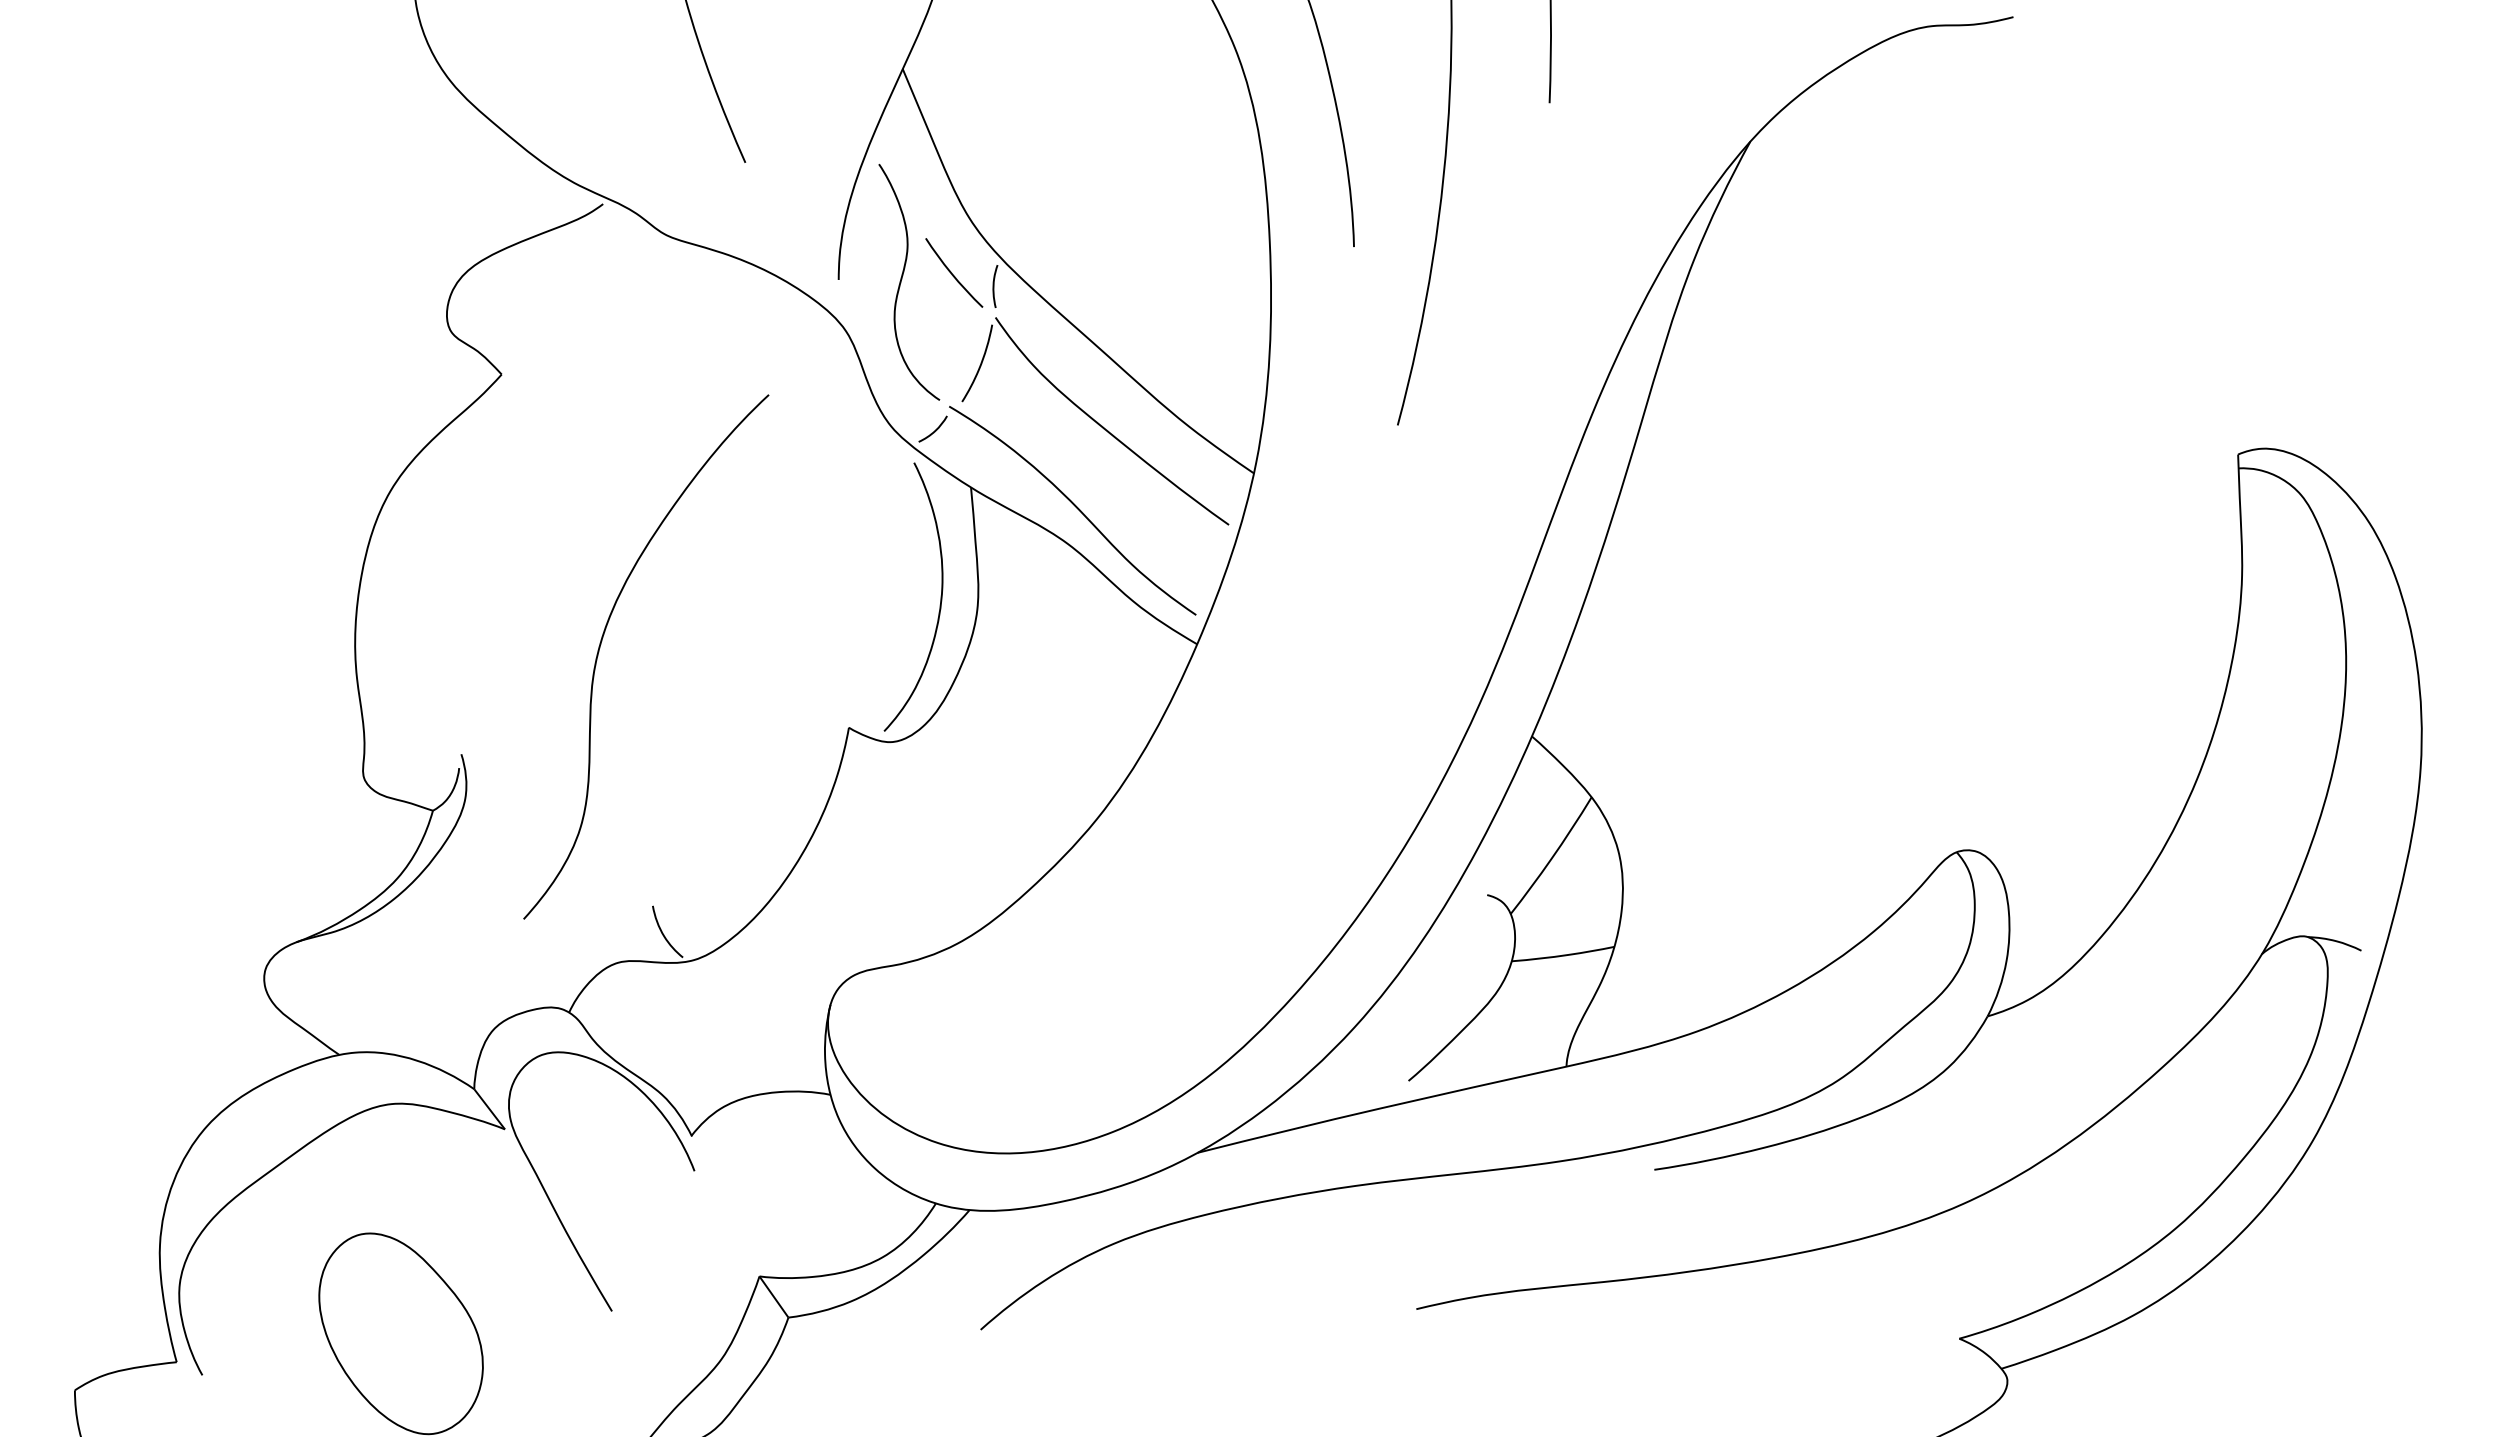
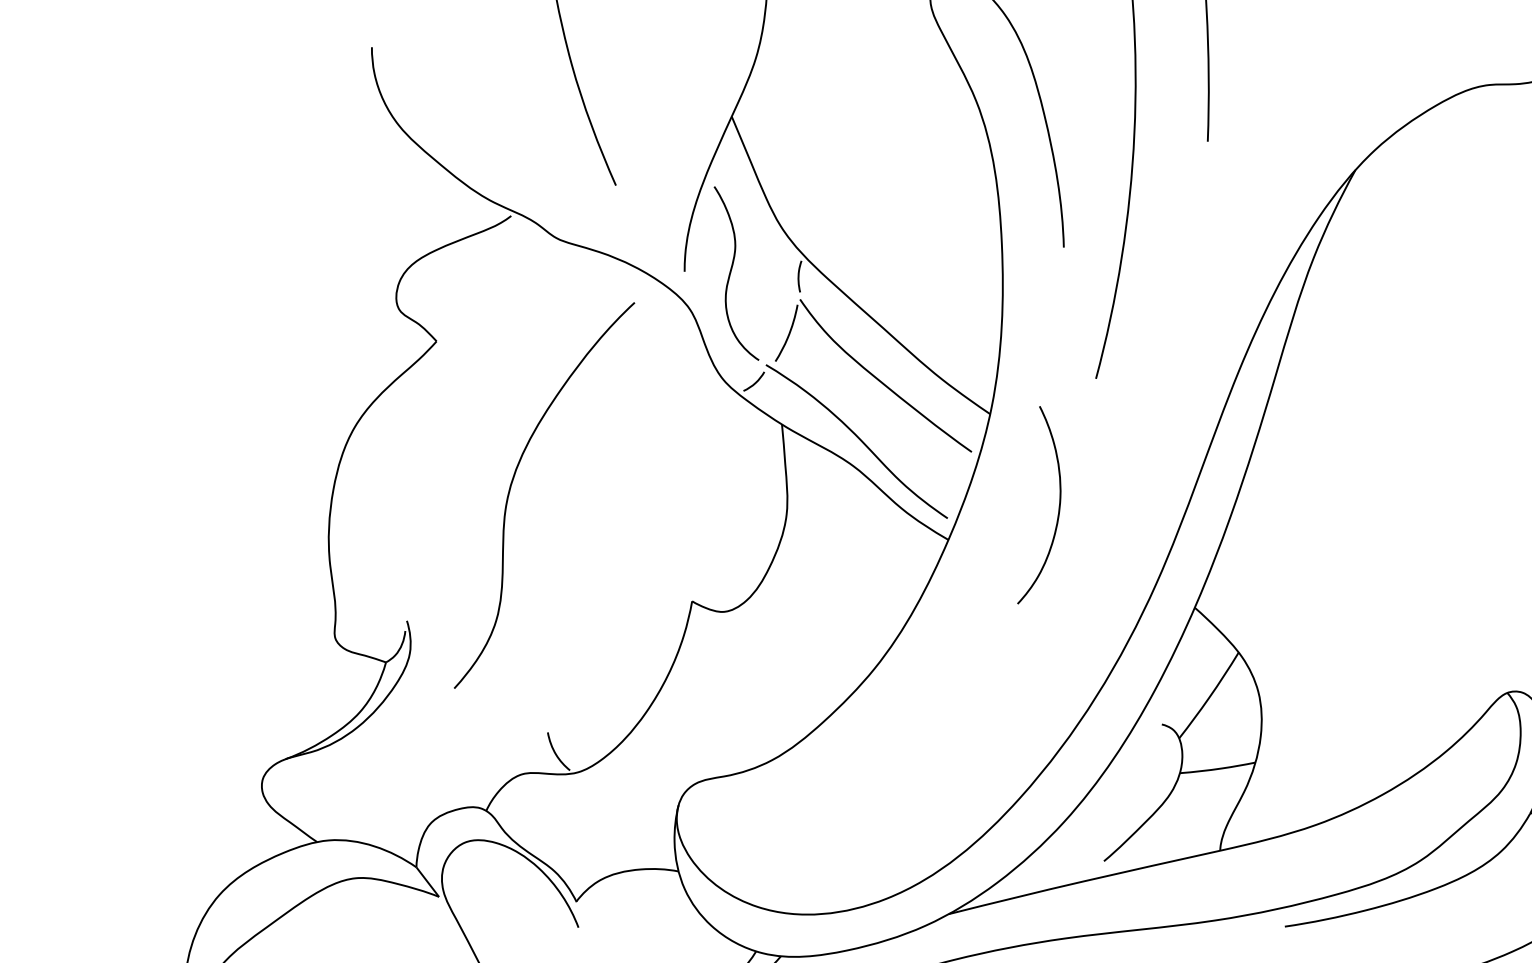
curve: (952, 273) -> (768, 267), removed
curve: (940, 596) -> (1059, 504), moved
curve: (602, 641) -> (512, 484), moved

